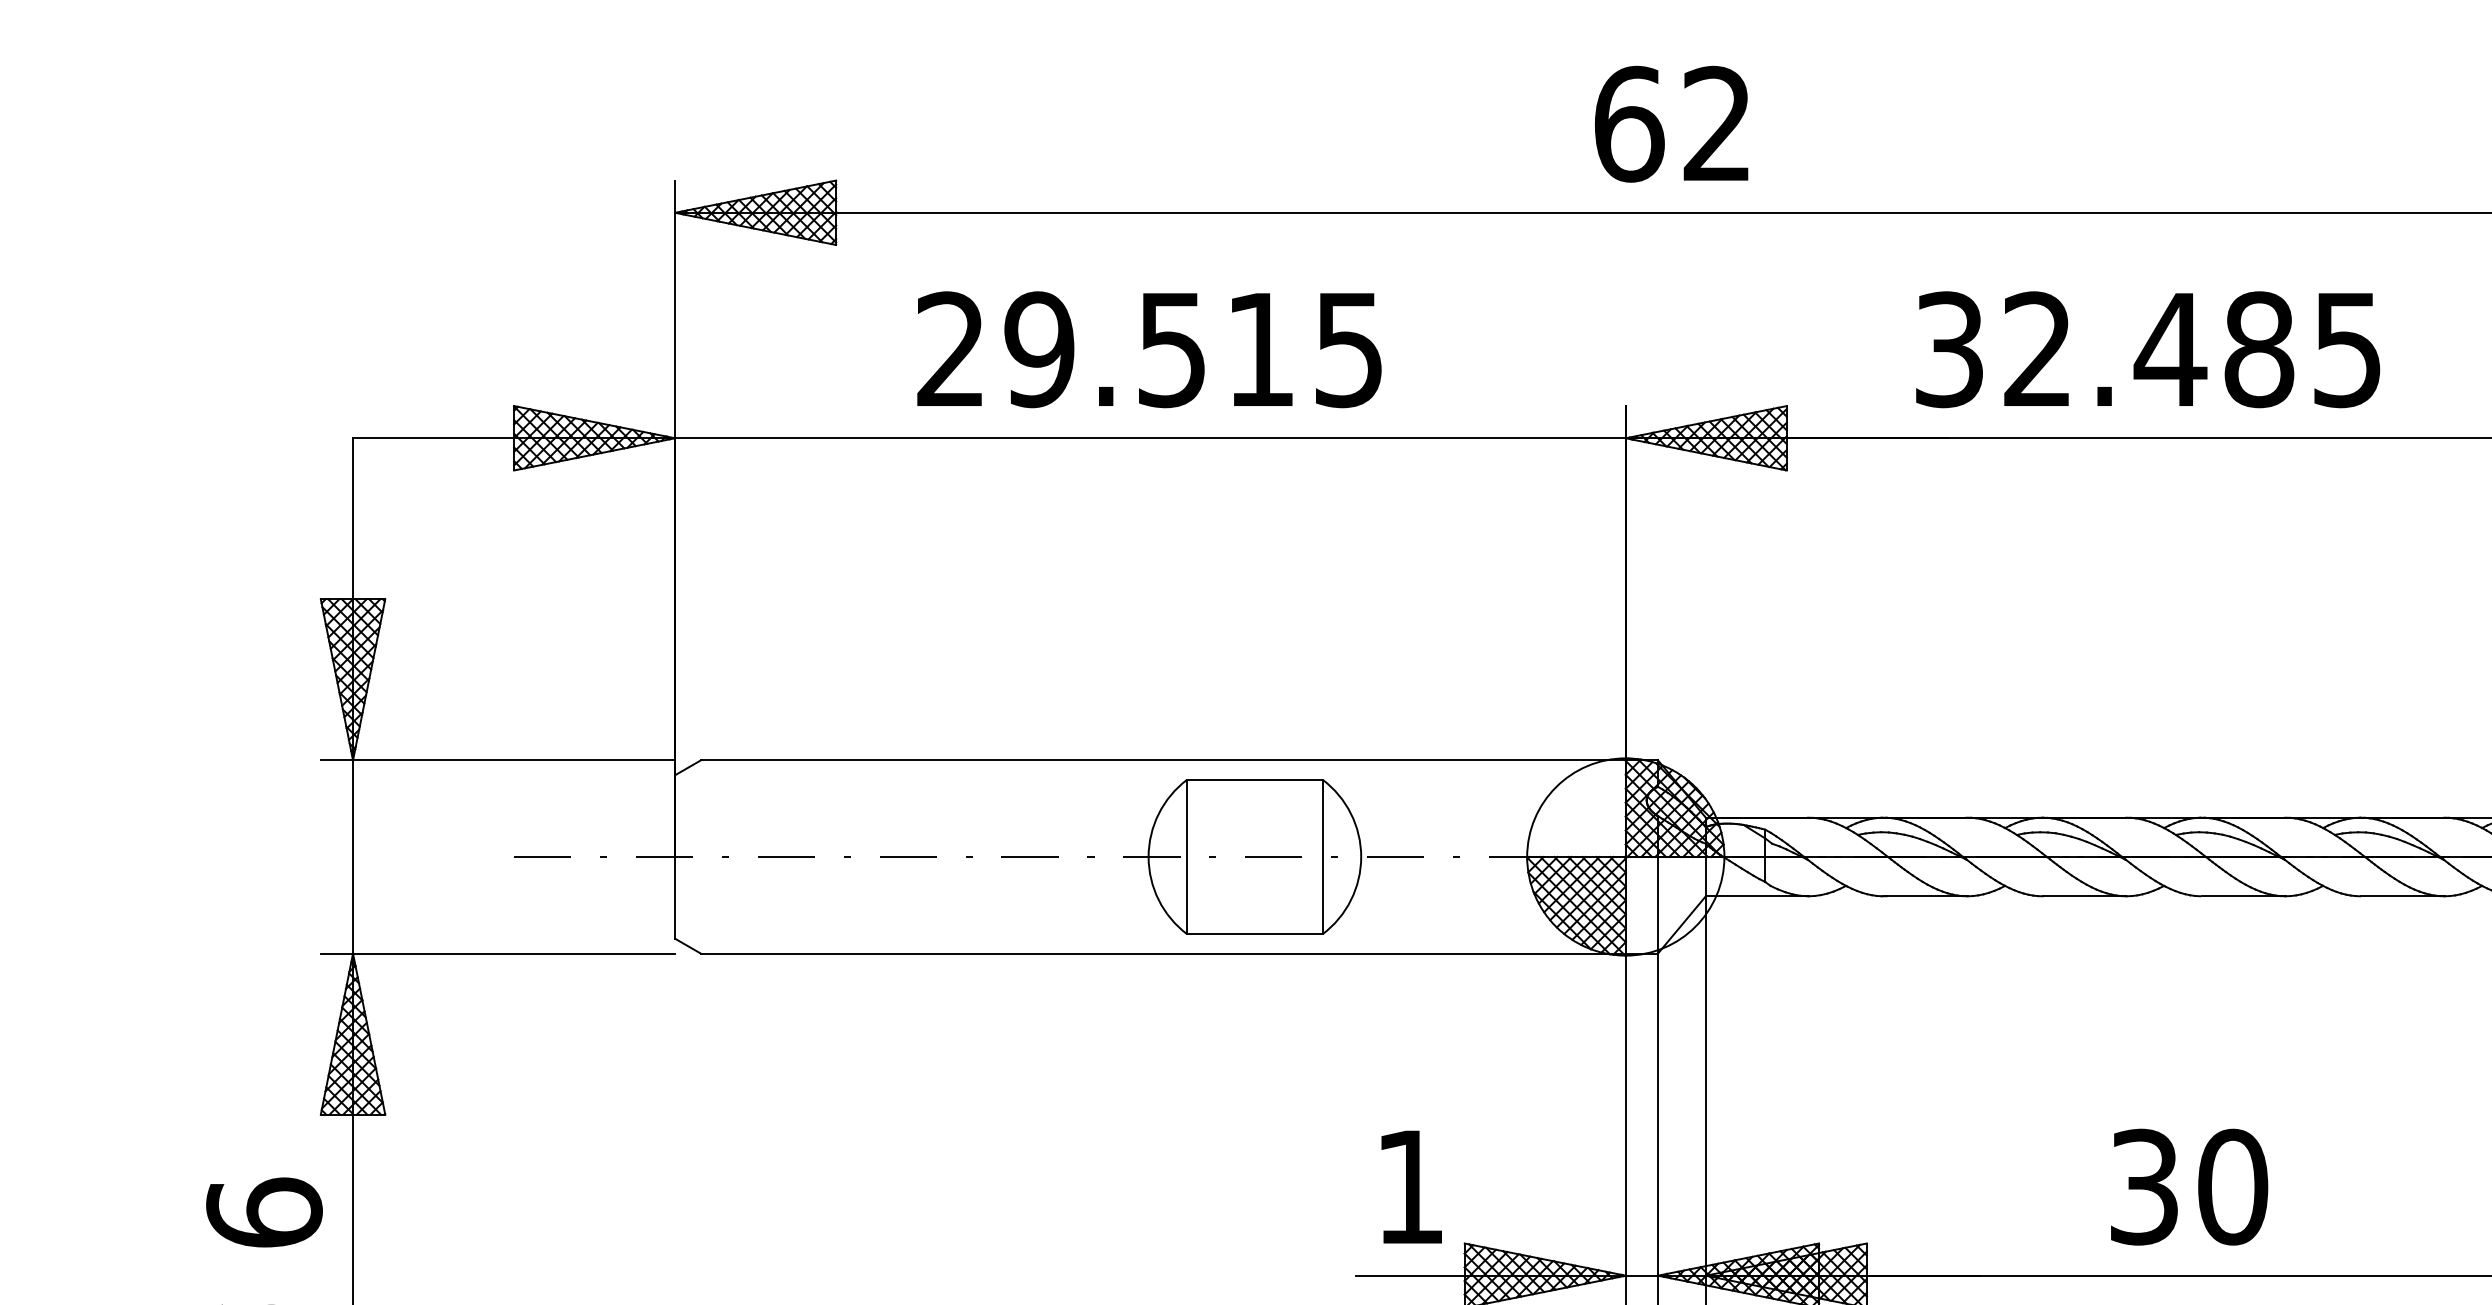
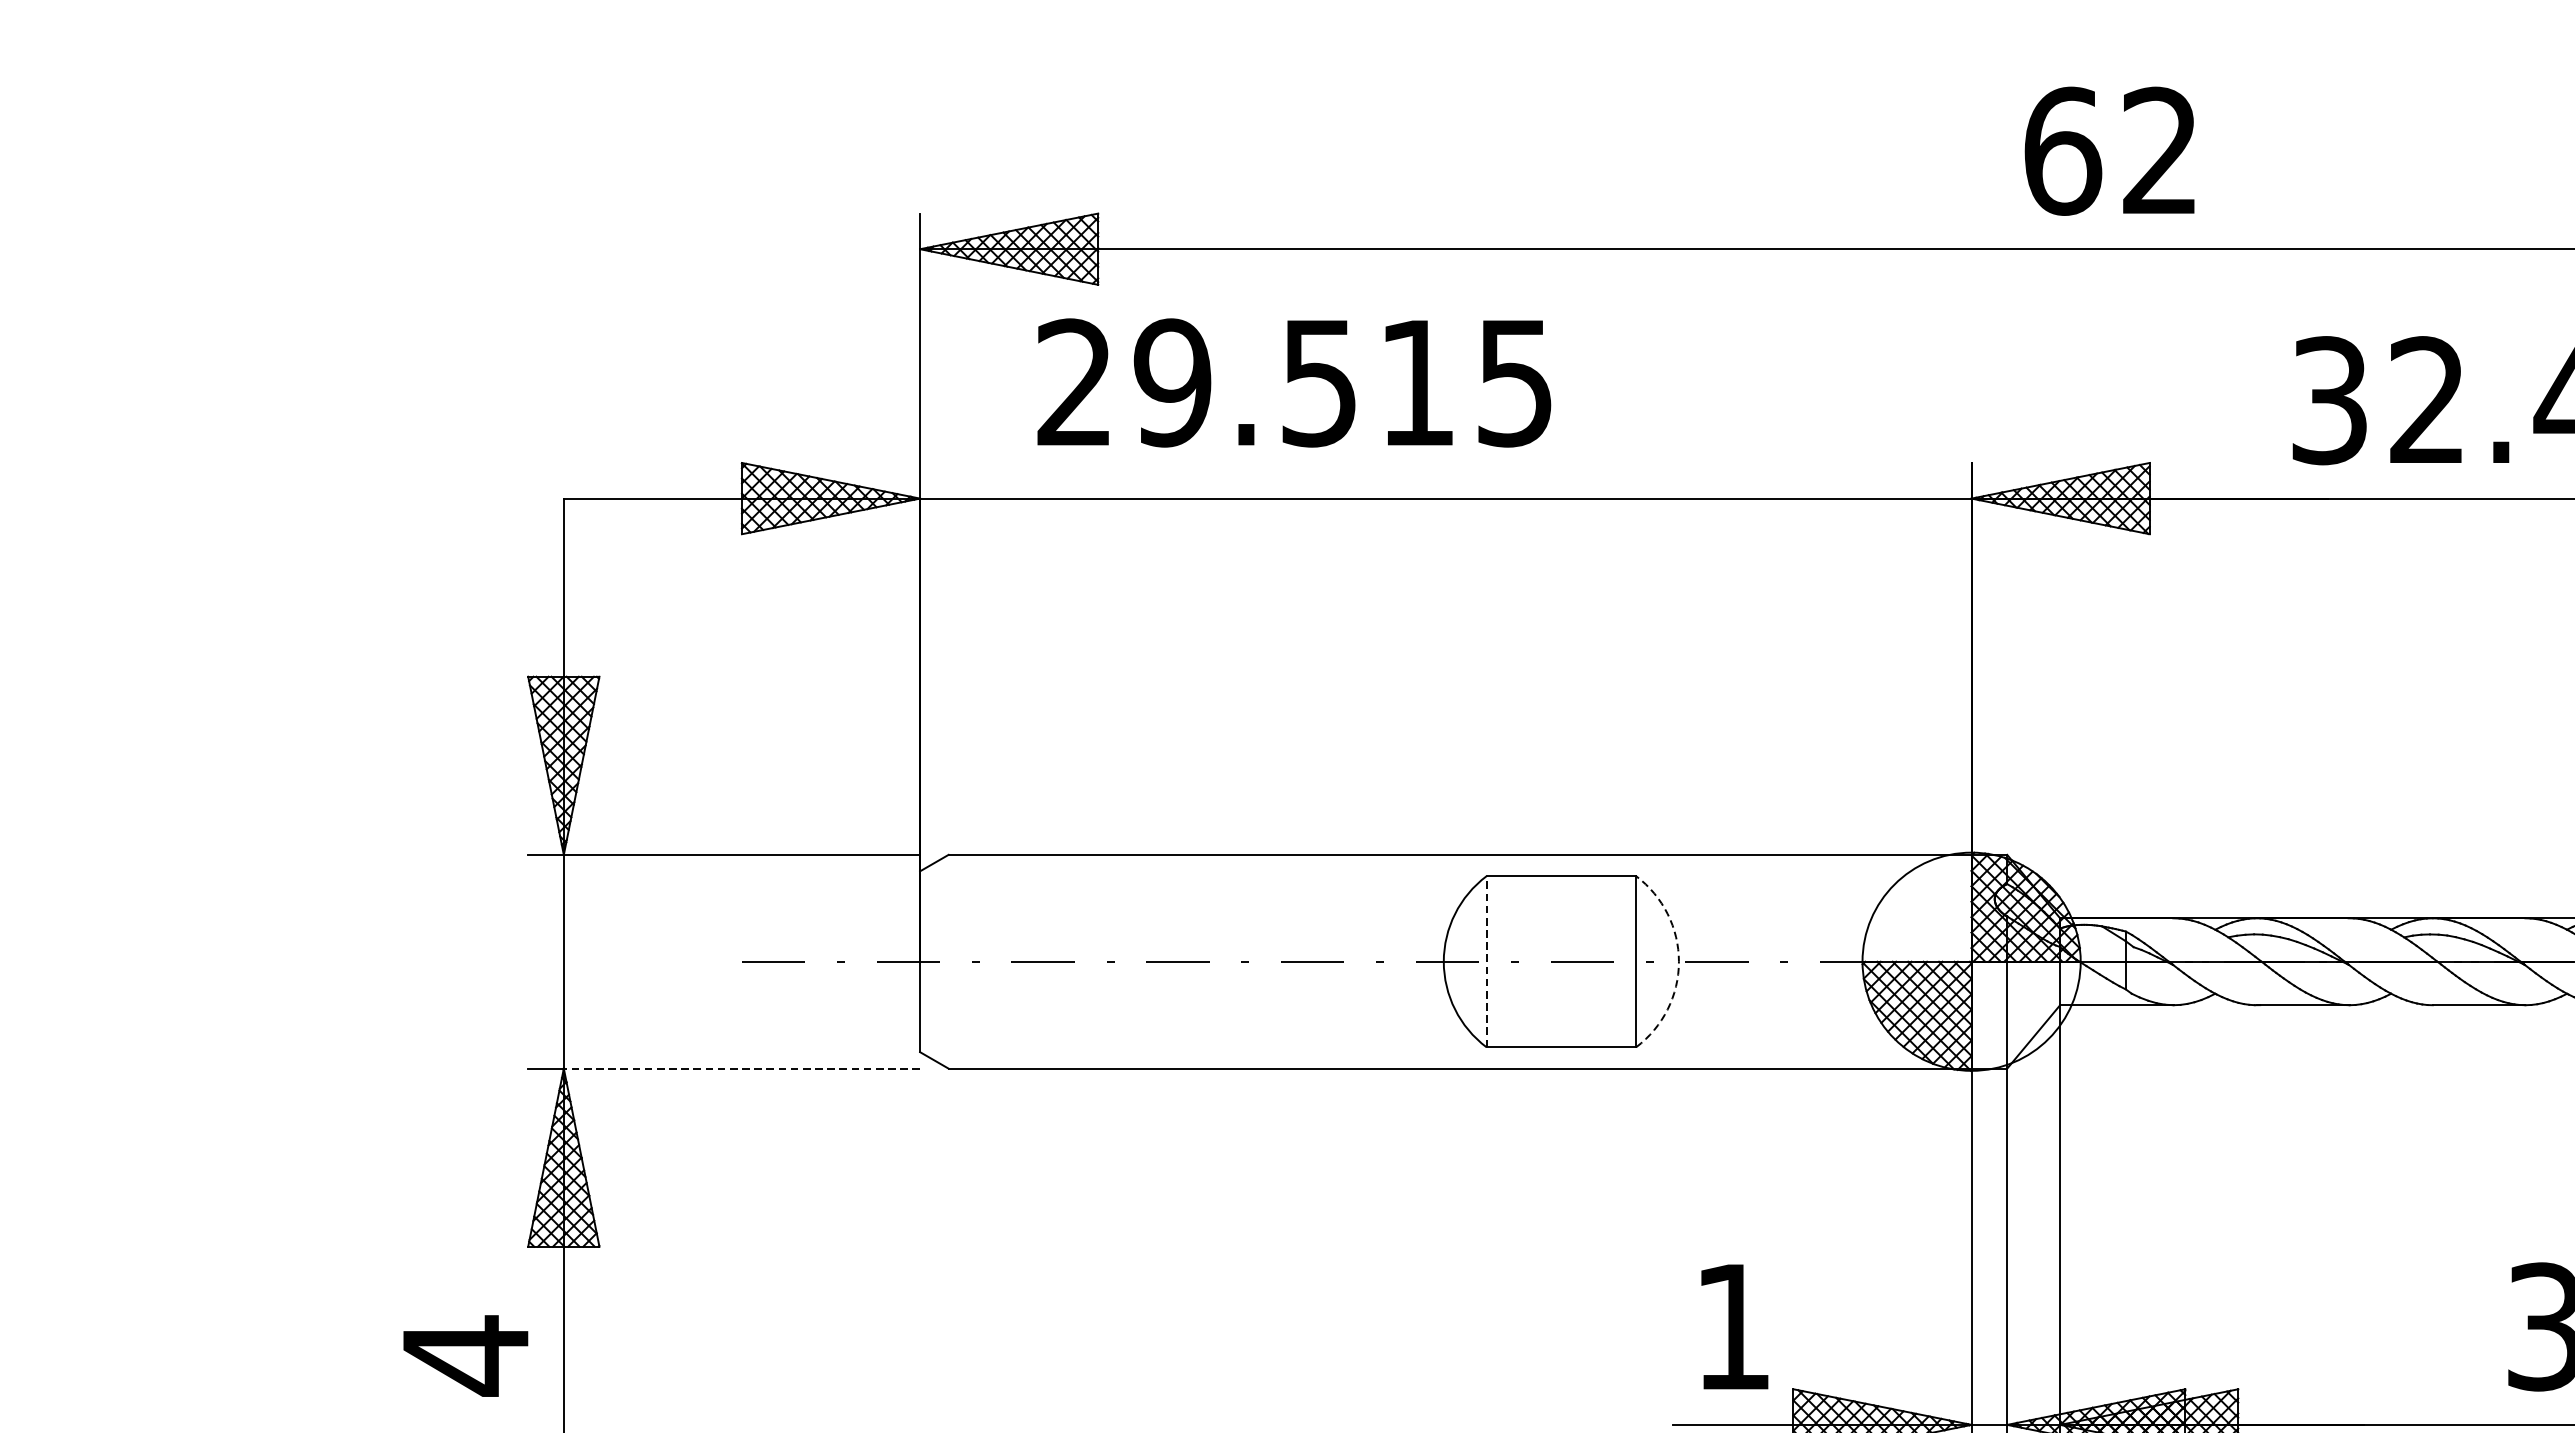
text: (1671, 123) -> (2109, 150), moved
text: (1149, 349) -> (1294, 382), moved
line: (1187, 856) -> (1486, 961), solid -> dashed
arc: (1361, 856) -> (1679, 961), solid -> dashed
line: (513, 953) -> (741, 1068), solid -> dashed
text: (264, 1213) -> (465, 1356), 6 -> 4

